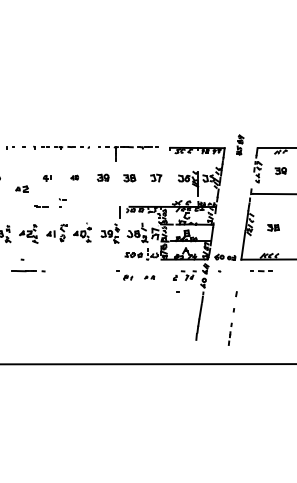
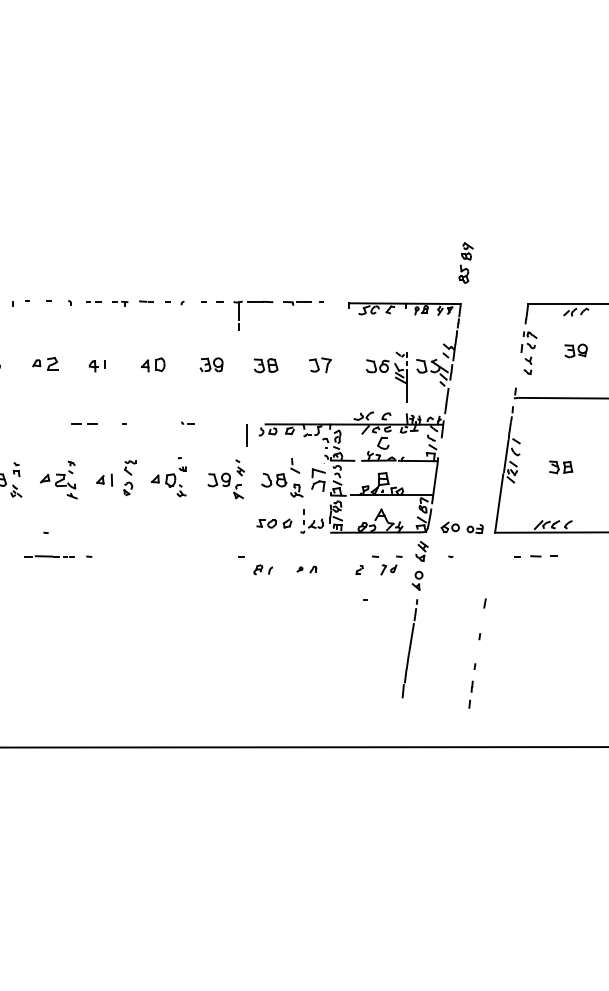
part: (240, 144) -> (466, 261), moved
part: (74, 177) -> (152, 364), size x1.67
part: (21, 188) -> (43, 362), moved
part: (62, 199) -> (187, 423), moved

